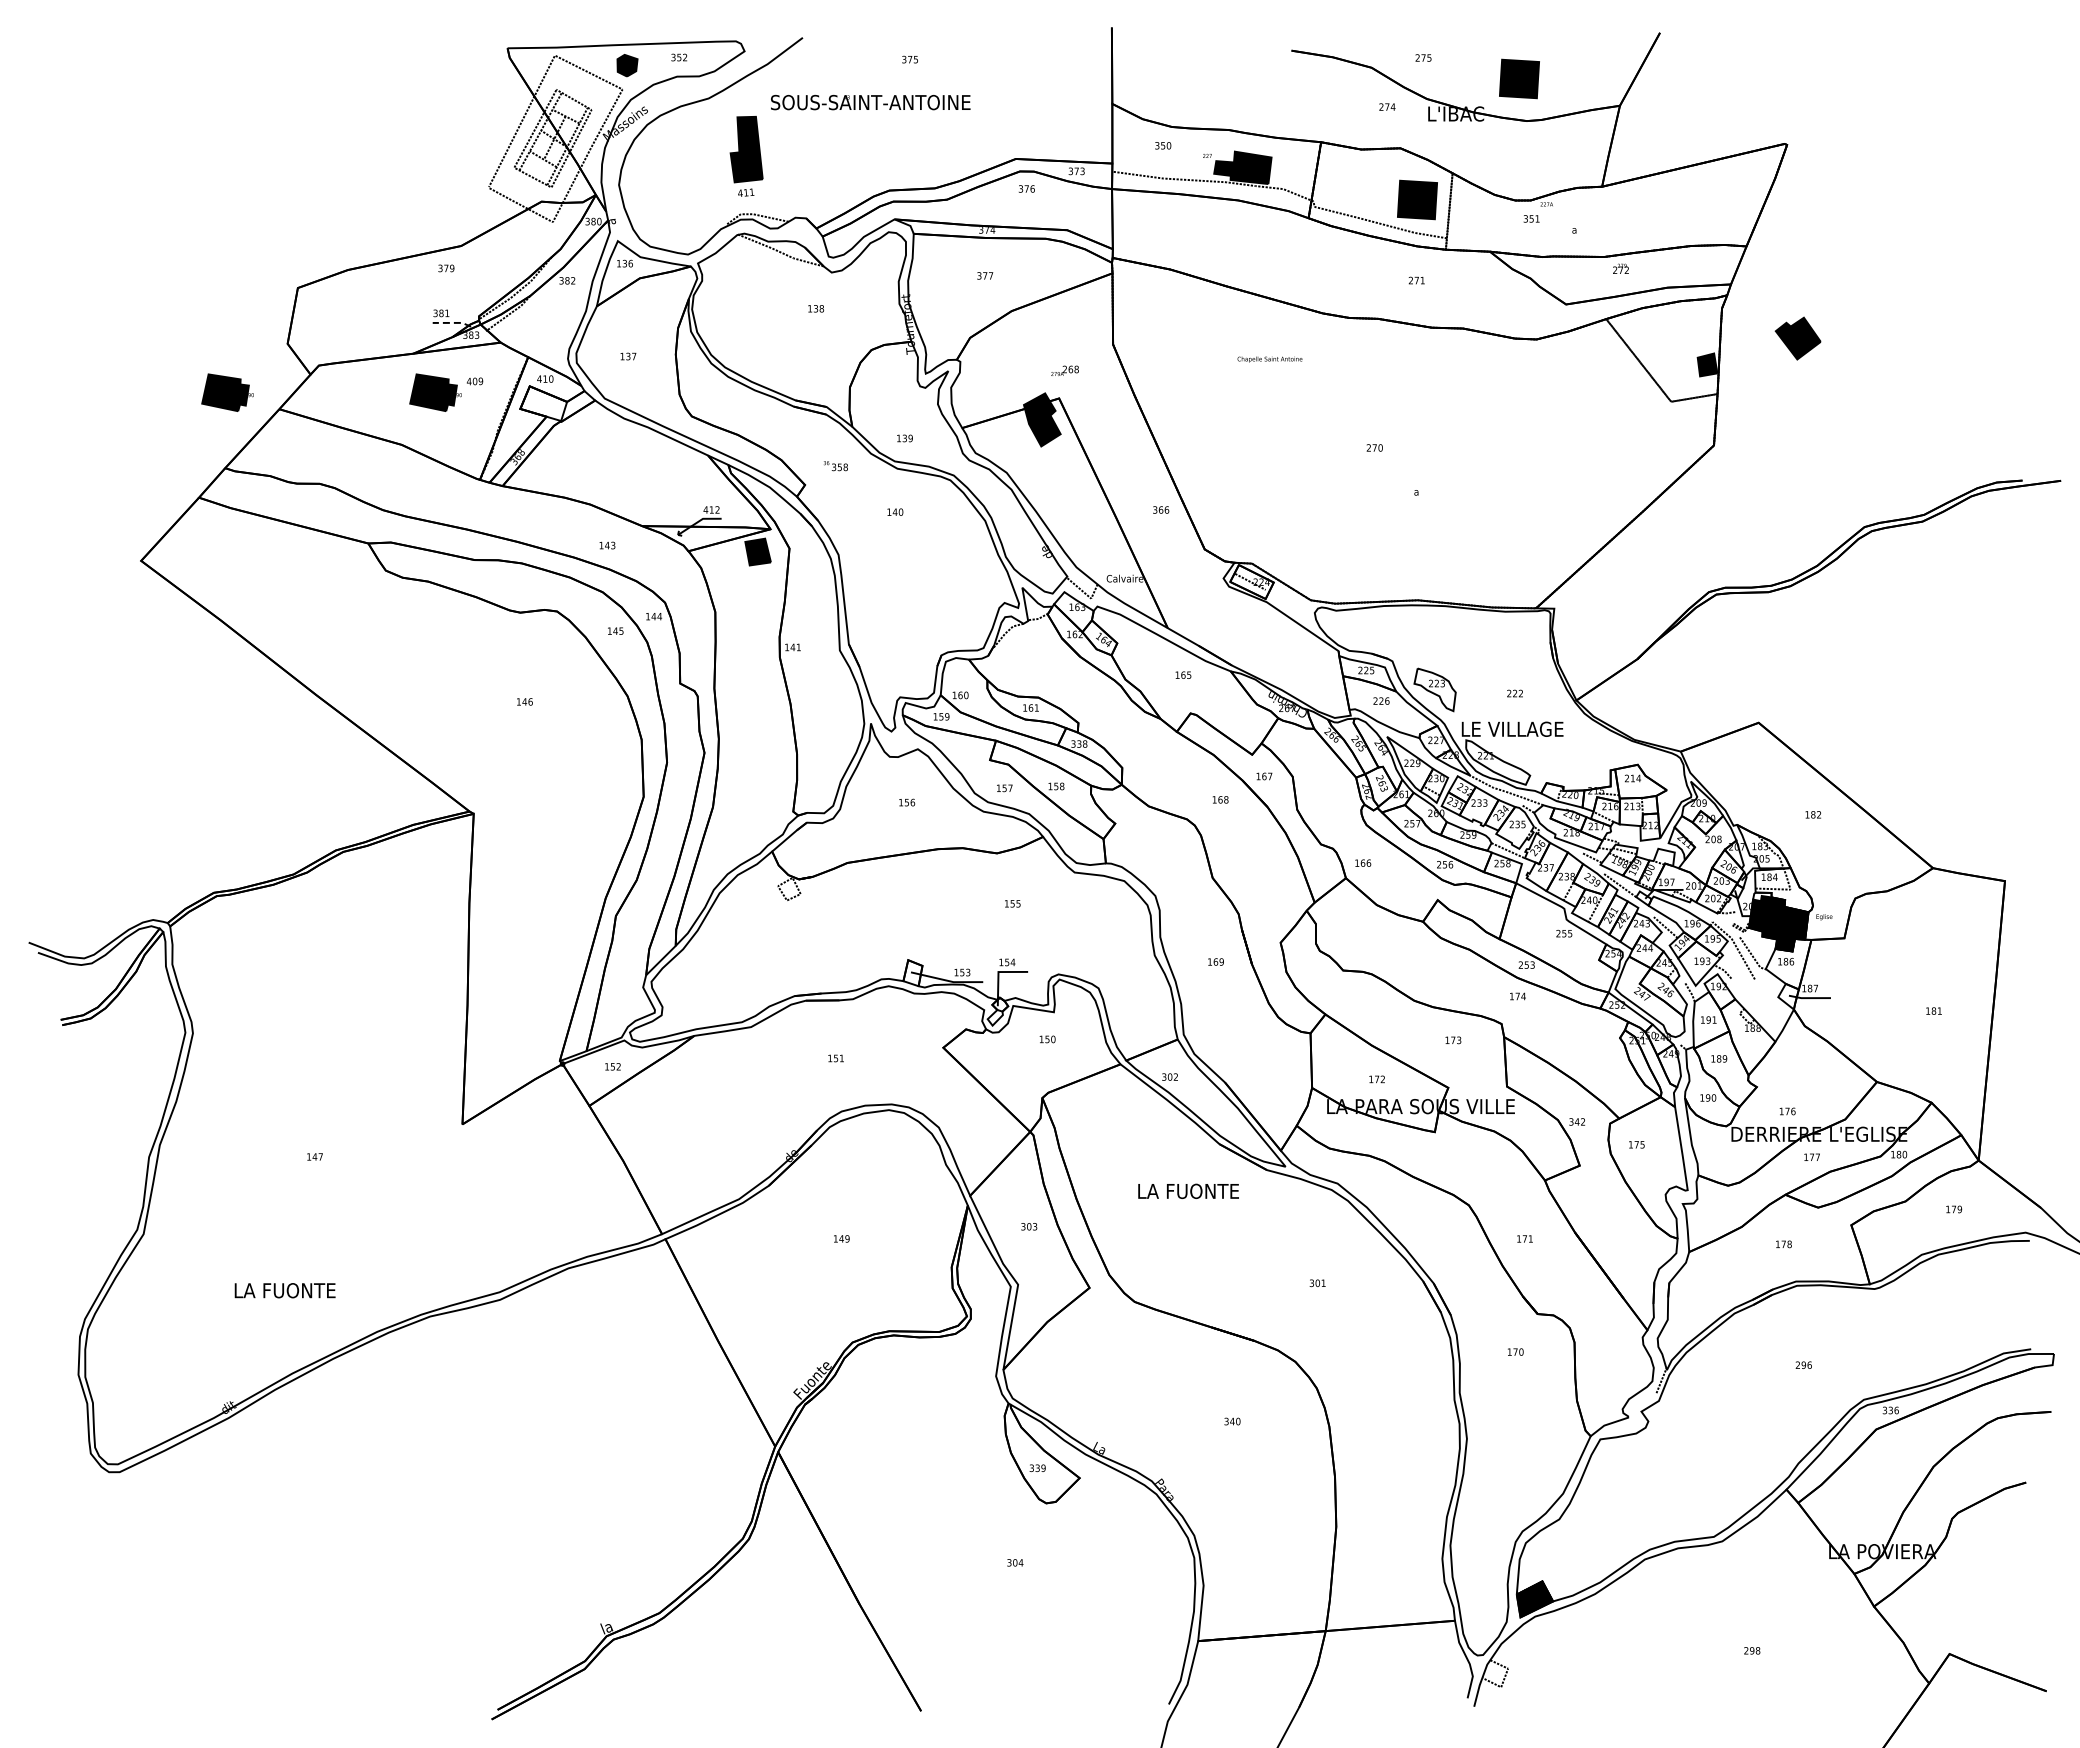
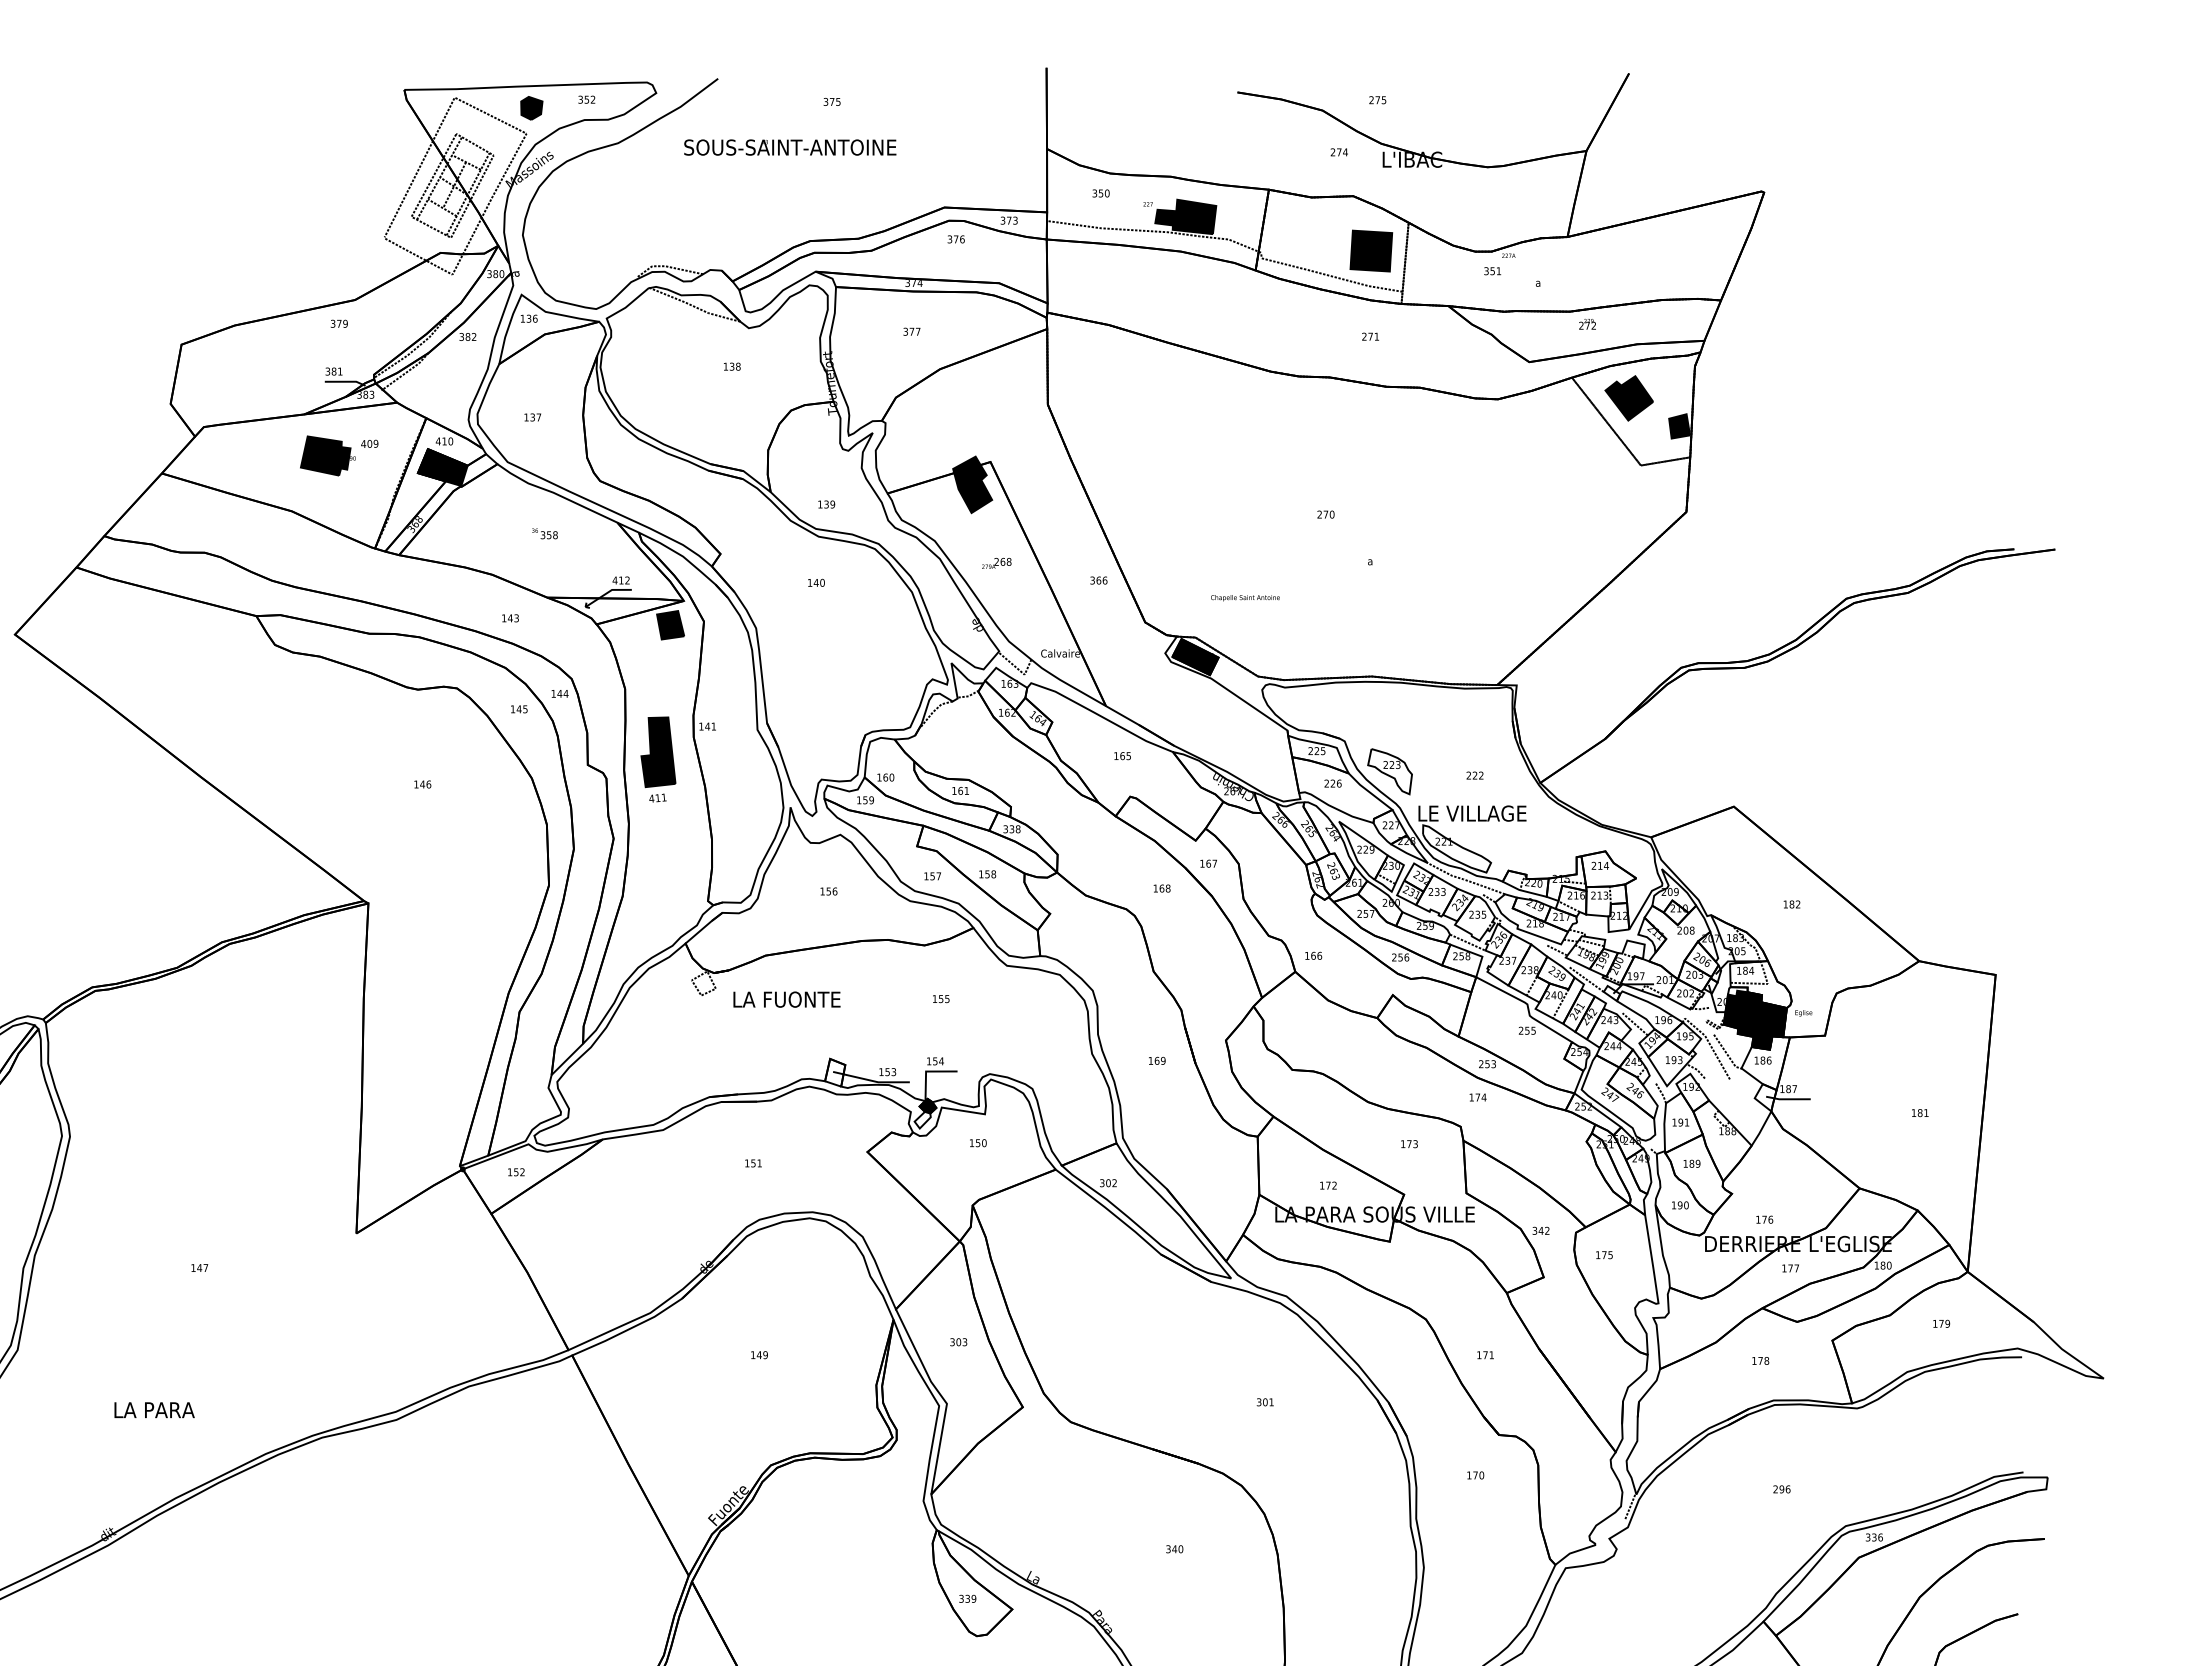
part: (1519, 78) -> (1479, 121), removed
part: (746, 156) -> (658, 759), moved
line: (452, 322) -> (345, 381), dashed -> solid
part: (1797, 338) -> (1628, 398), moved
text: (1269, 359) -> (1244, 598), moved
text: (1064, 370) -> (996, 563), moved
part: (227, 392) -> (106, 455), removed
fill: (543, 403) -> (442, 467), added
text: (835, 466) -> (544, 534), moved
fill: (1251, 582) -> (1194, 657), added
fill: (1000, 1004) -> (928, 1106), added
text: (1188, 1190) -> (786, 998), moved
text: (300, 1290) -> (184, 1409), LA FUONTE -> LA PARA

